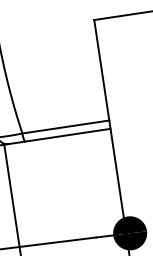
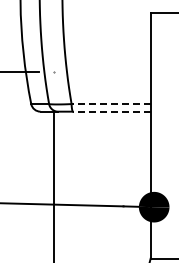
line: (66, 127) -> (111, 104), solid -> dashed
line: (67, 135) -> (111, 111), solid -> dashed

